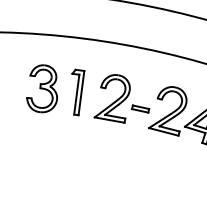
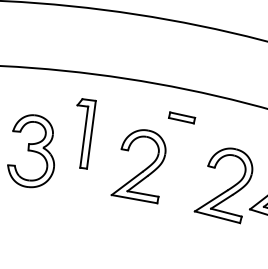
part: (78, 92) -> (86, 133), moved
part: (140, 108) -> (181, 117), moved

